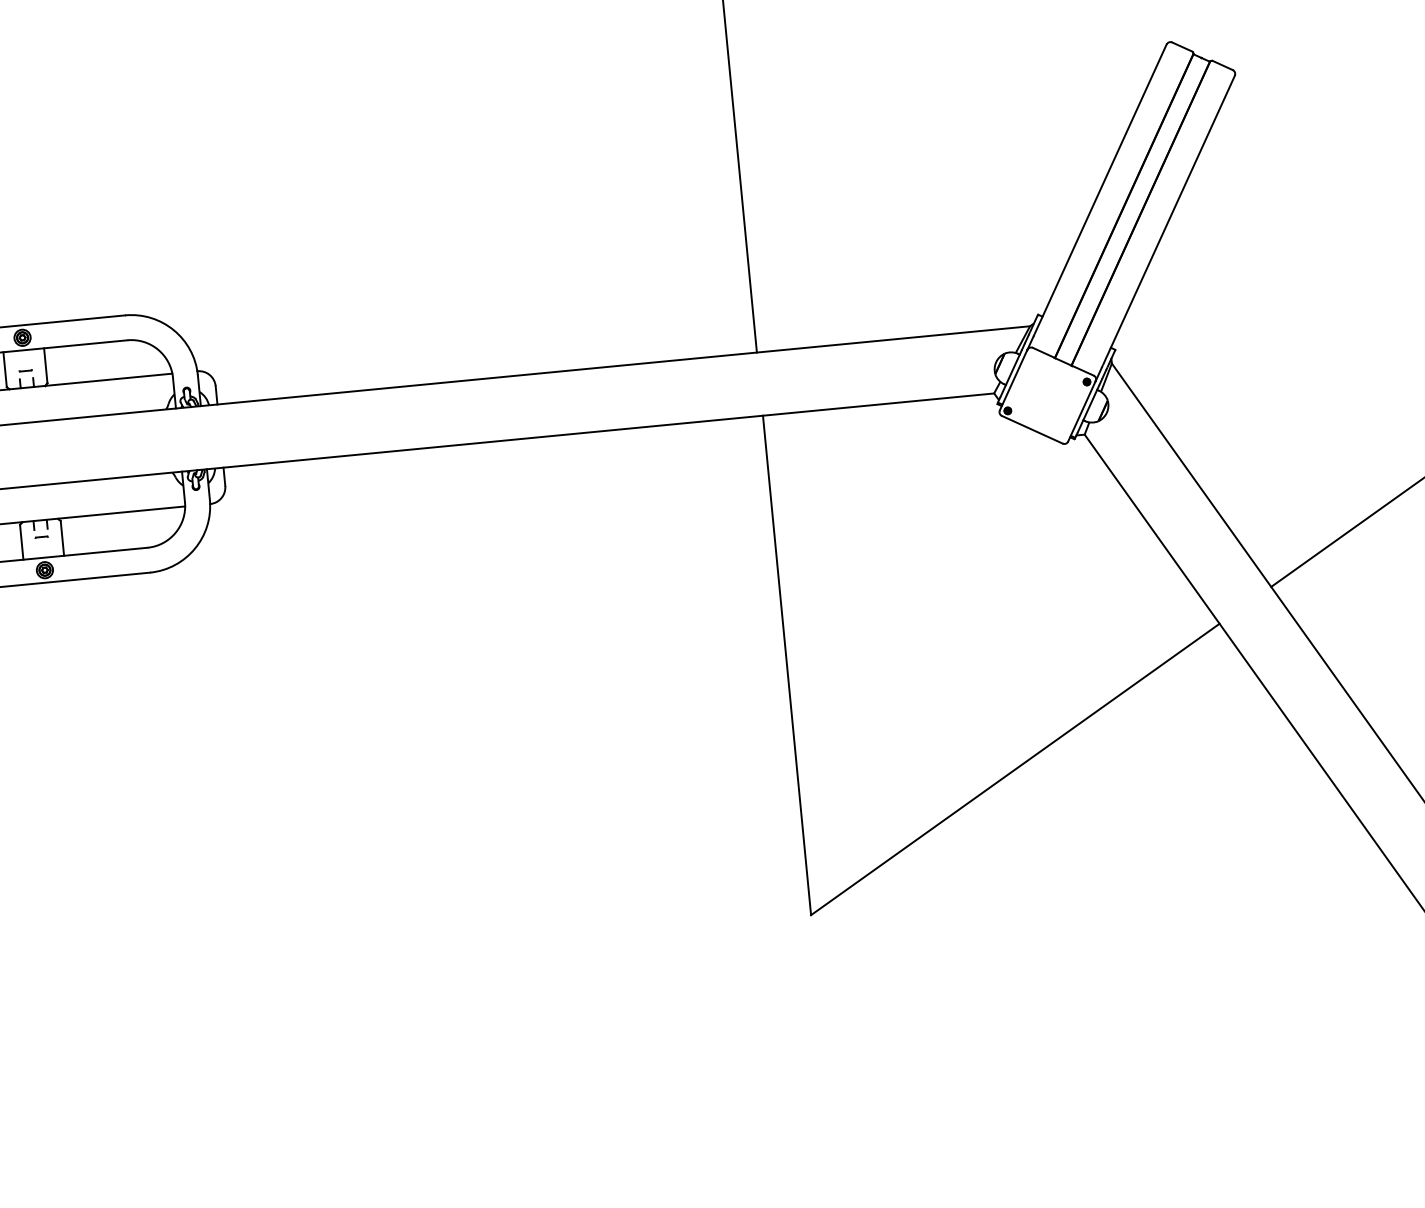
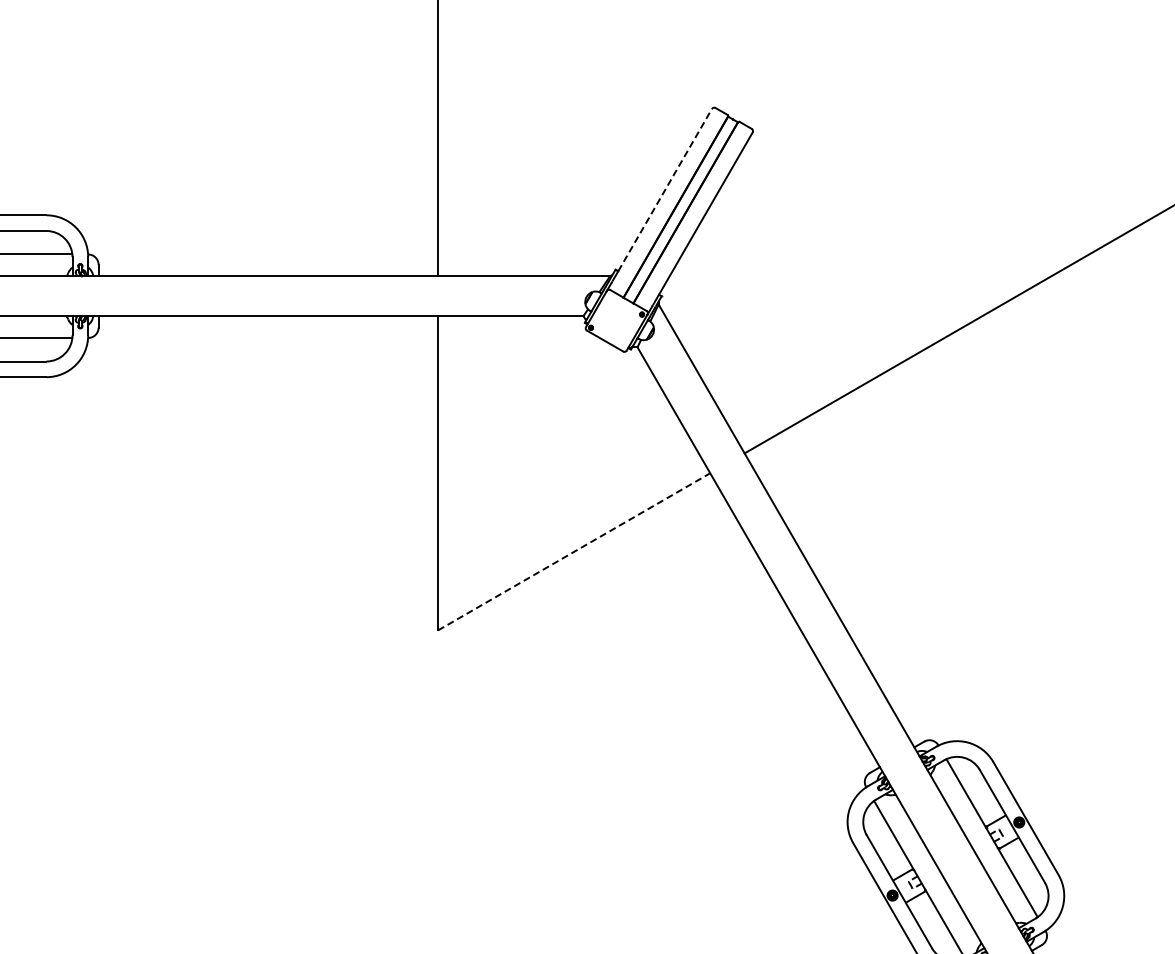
line: (1105, 181) -> (665, 190), solid -> dashed
line: (1015, 768) -> (574, 551), solid -> dashed

